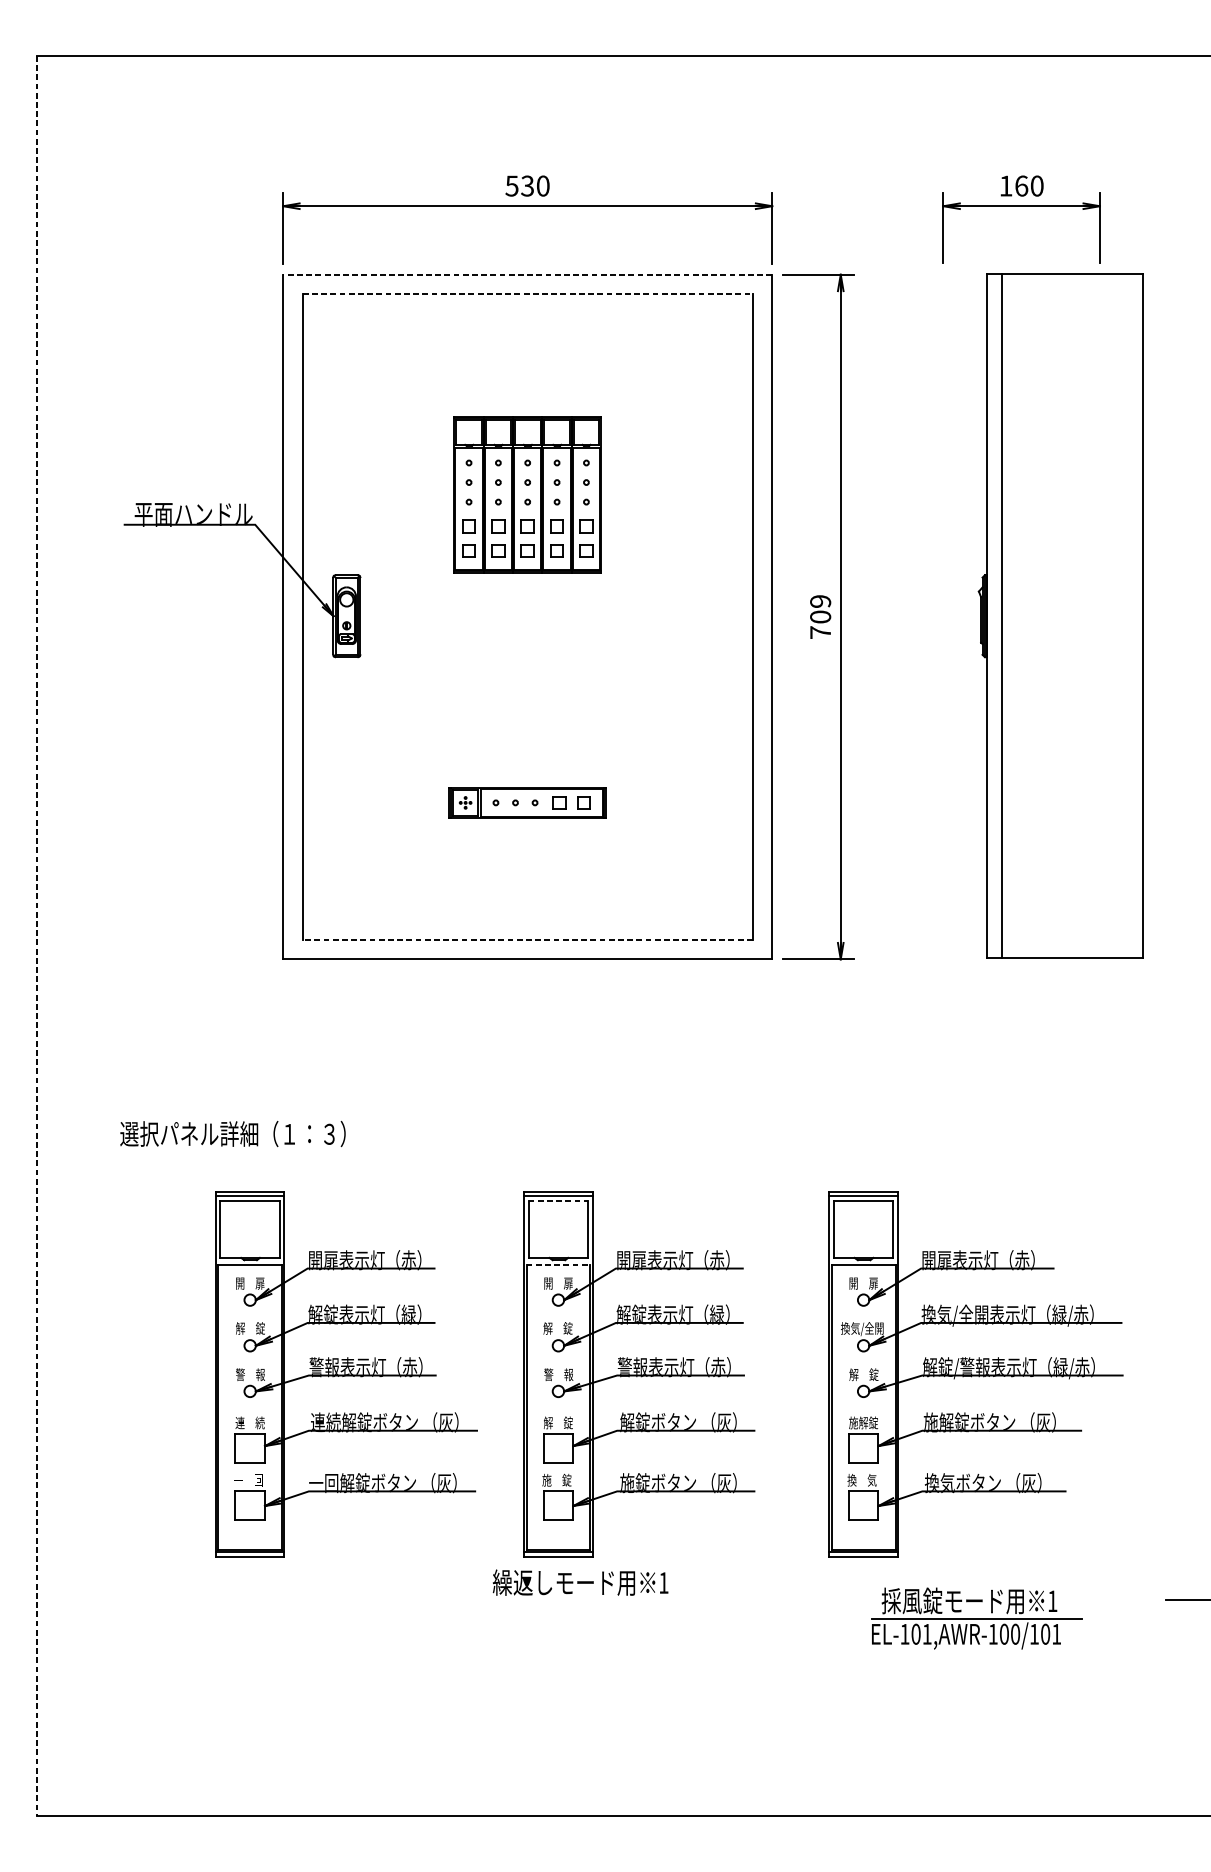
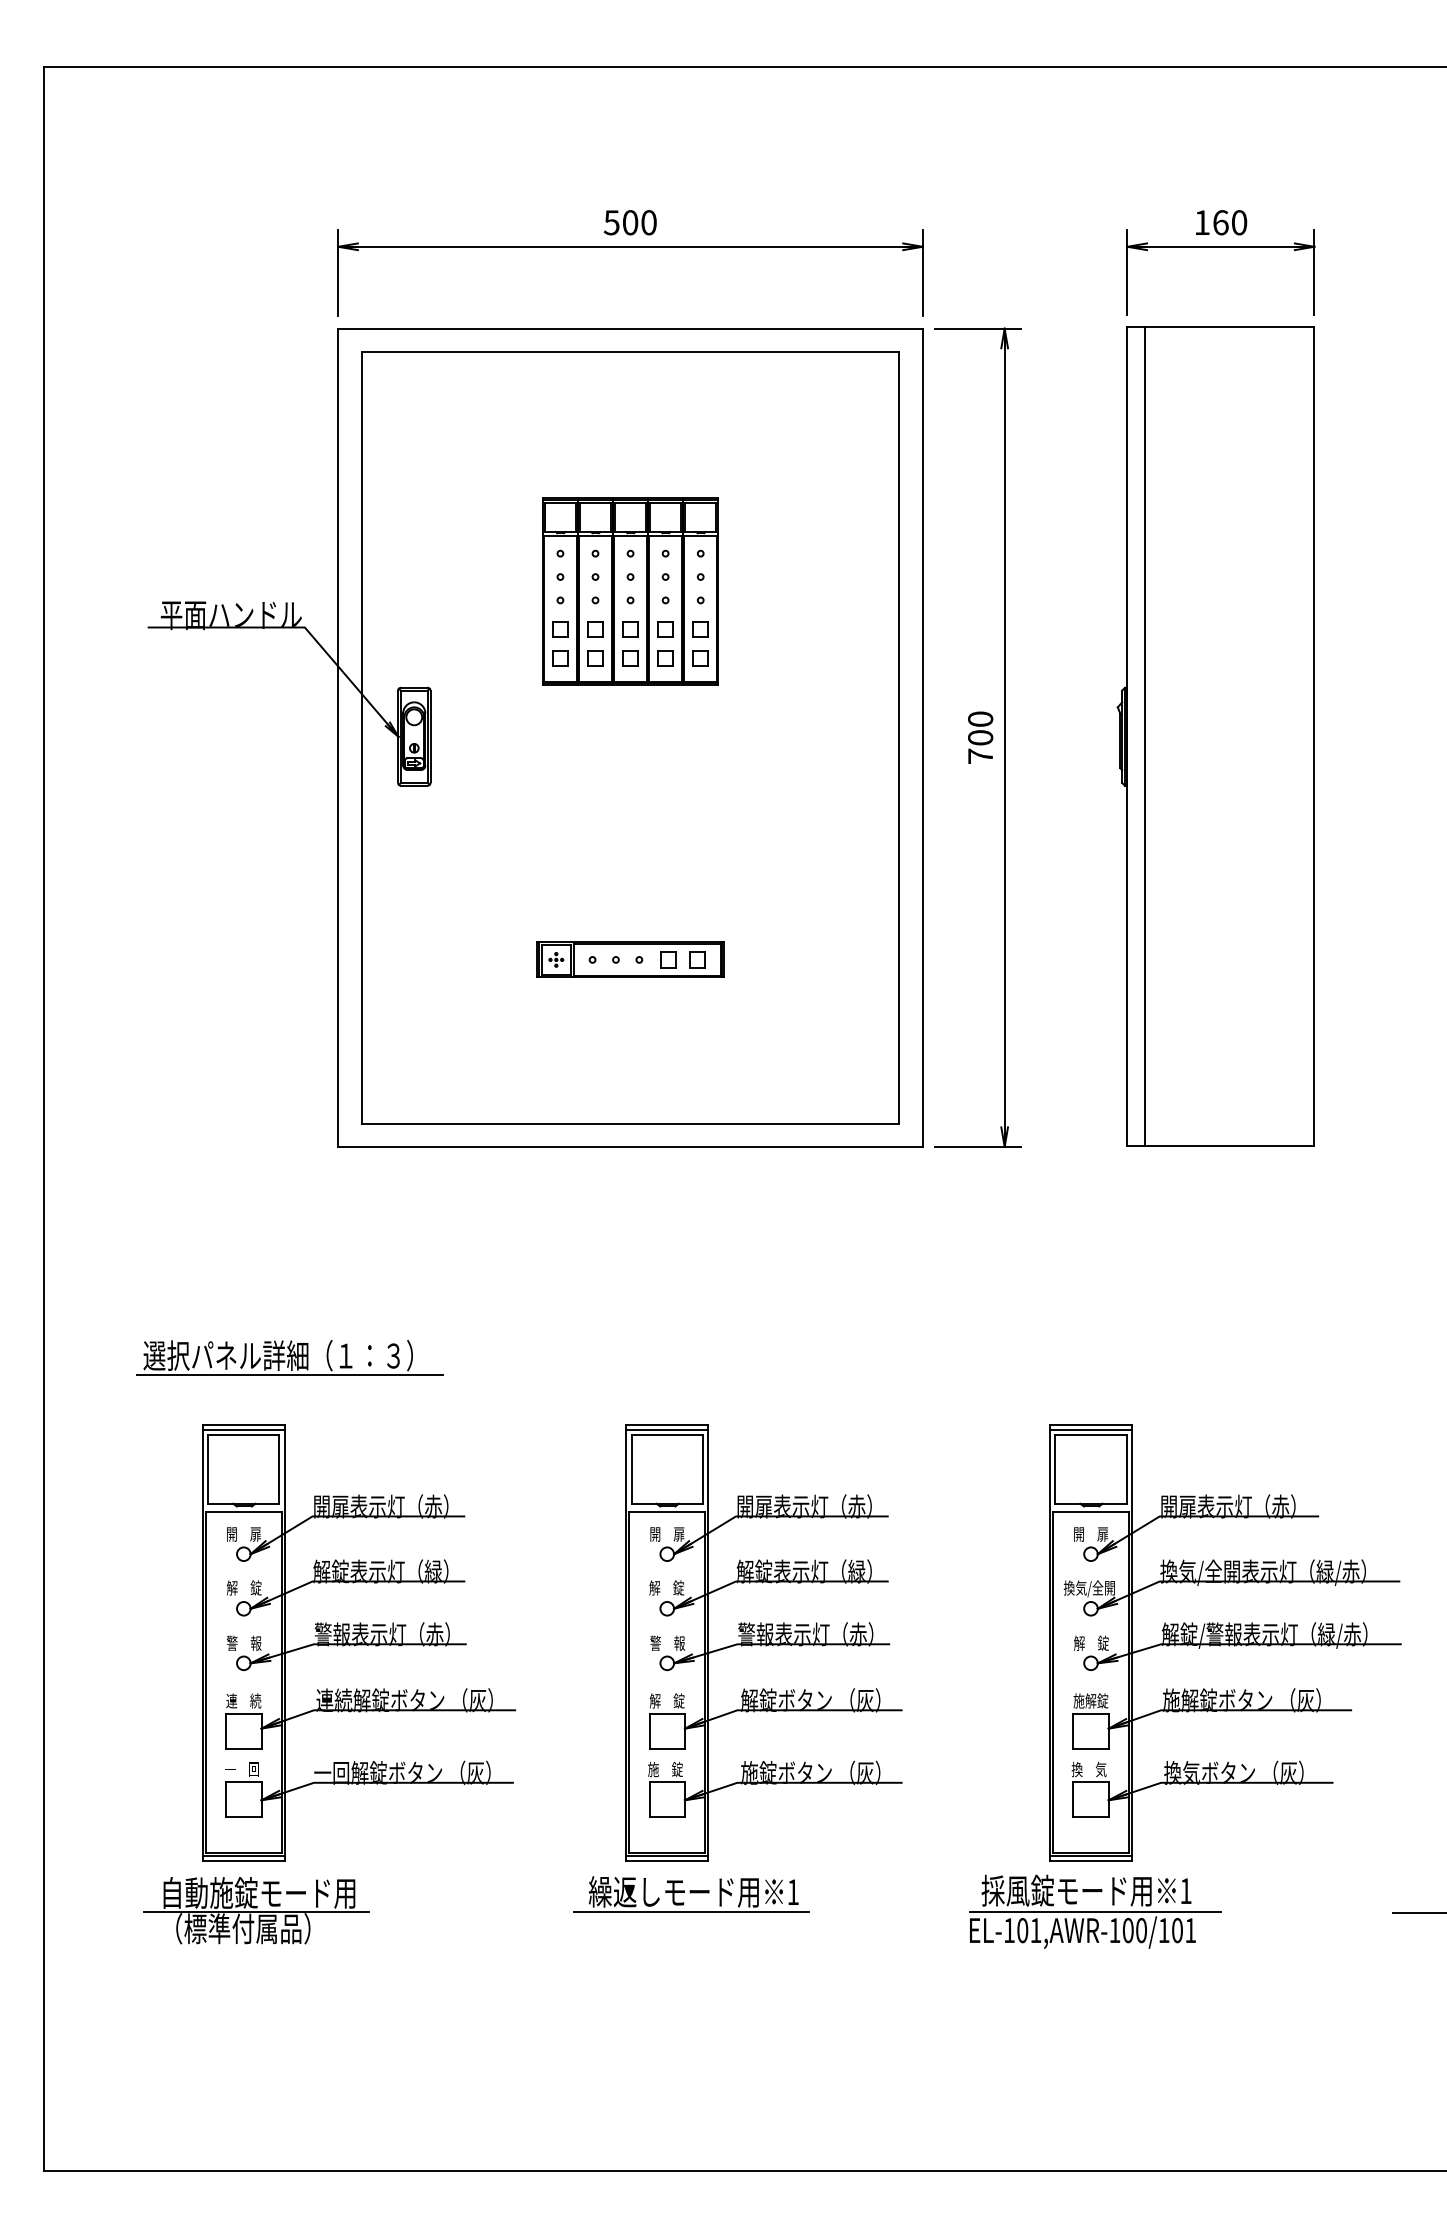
text: (527, 185) -> (630, 222), 530 -> 500
line: (527, 274) -> (630, 328), dashed -> solid
line: (527, 294) -> (630, 352), dashed -> solid
text: (820, 600) -> (980, 718), 709 -> 700
part: (1060, 615) -> (1215, 736), moved
line: (36, 935) -> (43, 1118), dashed -> solid
line: (527, 939) -> (630, 1123), dashed -> solid
line: (242, 1150) -> (289, 1375), added
line: (558, 1200) -> (667, 1435), dashed -> solid
line: (558, 1264) -> (667, 1511), dashed -> solid
part: (346, 1374) -> (358, 1642), moved
part: (976, 1374) -> (1225, 1642), moved
part: (214, 1598) -> (256, 1910), added
line: (578, 1599) -> (691, 1911), added
part: (976, 1618) -> (1095, 1911), moved

